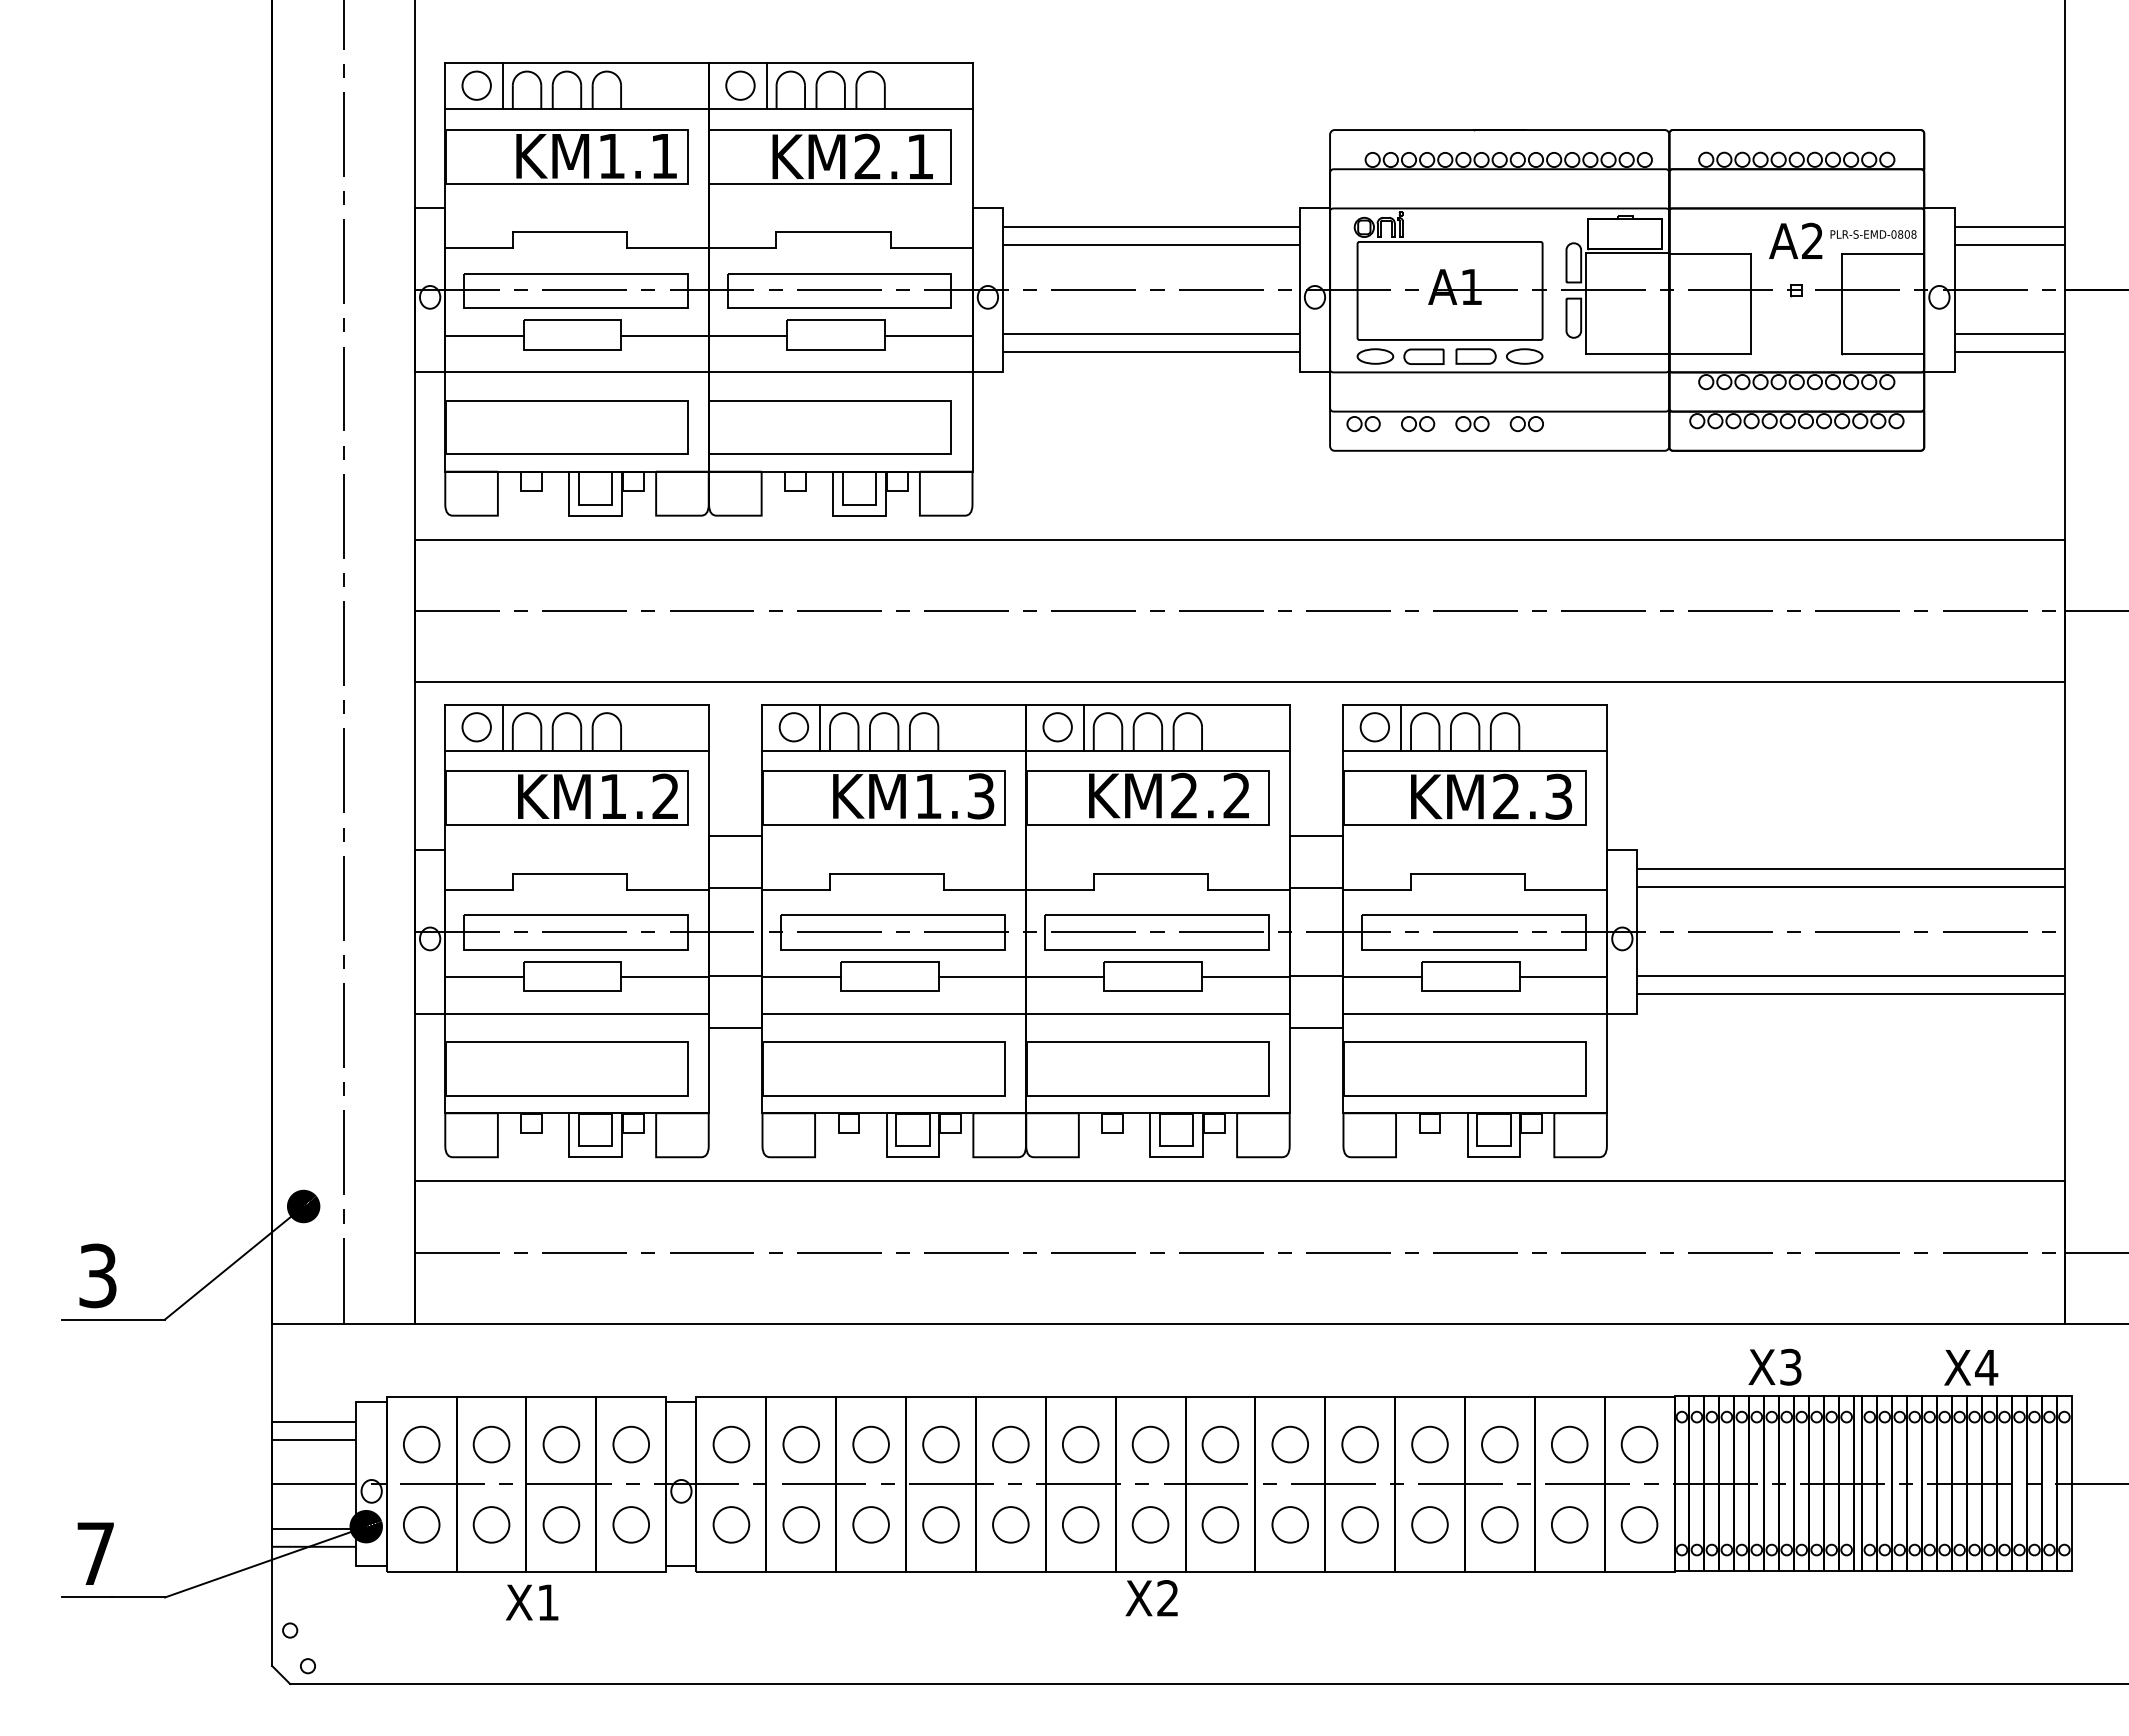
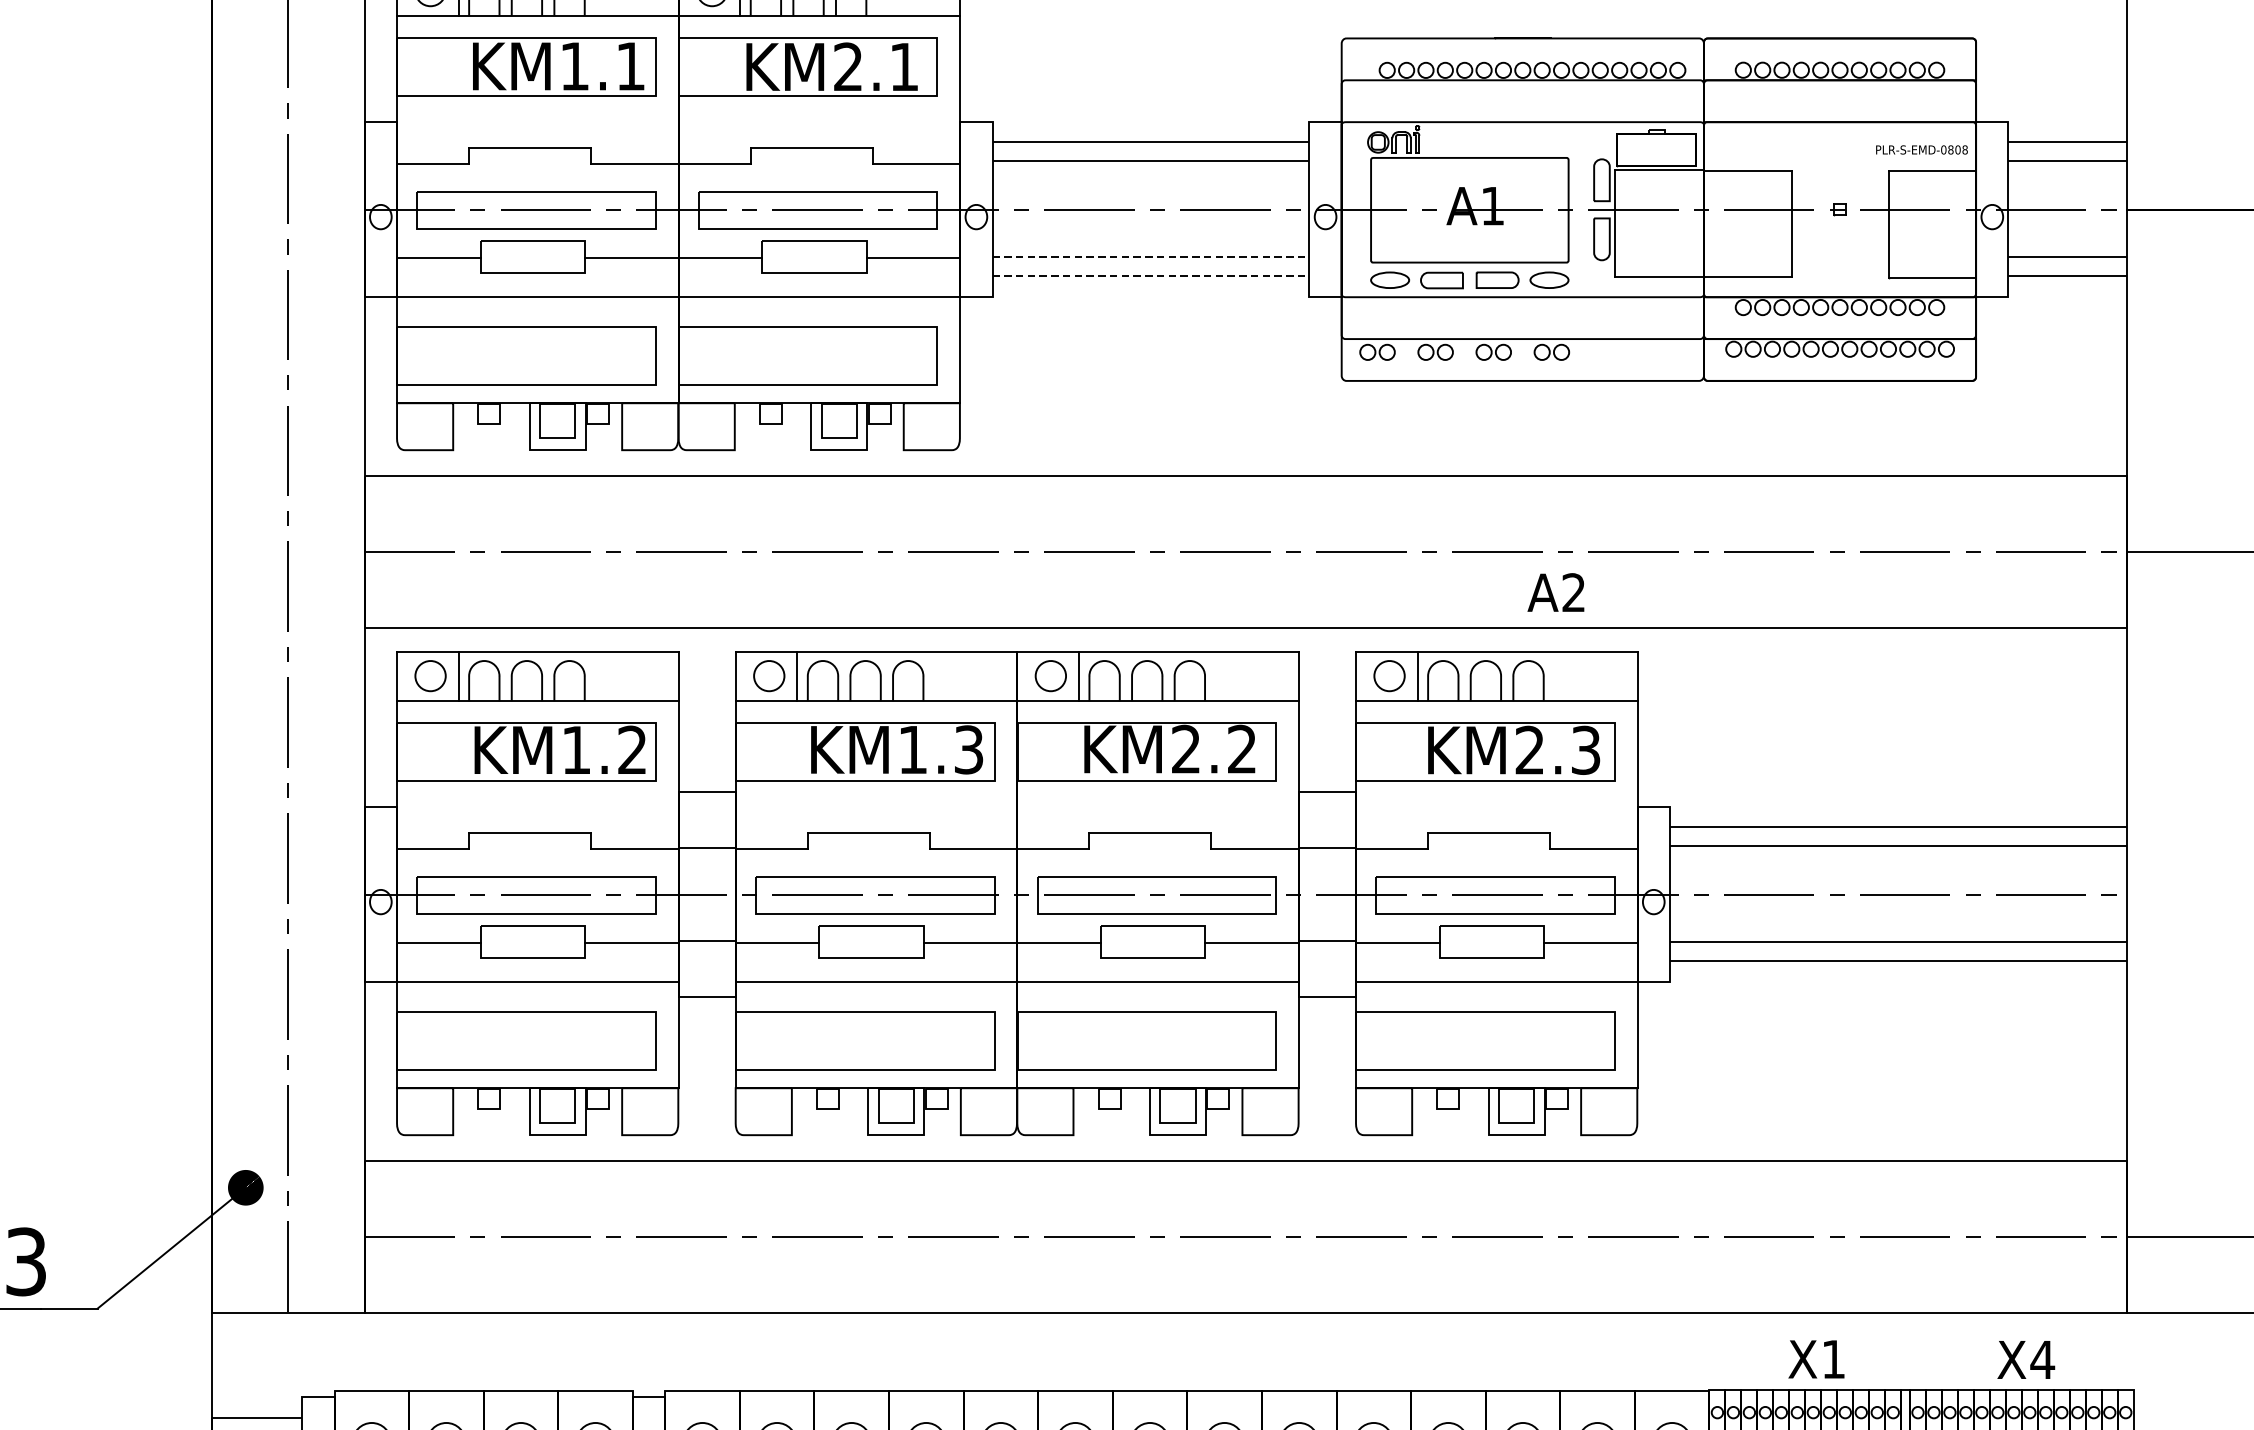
text: (1795, 240) -> (1555, 592), moved
line: (1151, 334) -> (1151, 256), solid -> dashed
line: (1151, 352) -> (1151, 275), solid -> dashed
text: (1790, 1366) -> (1833, 1358), X3 -> X1

